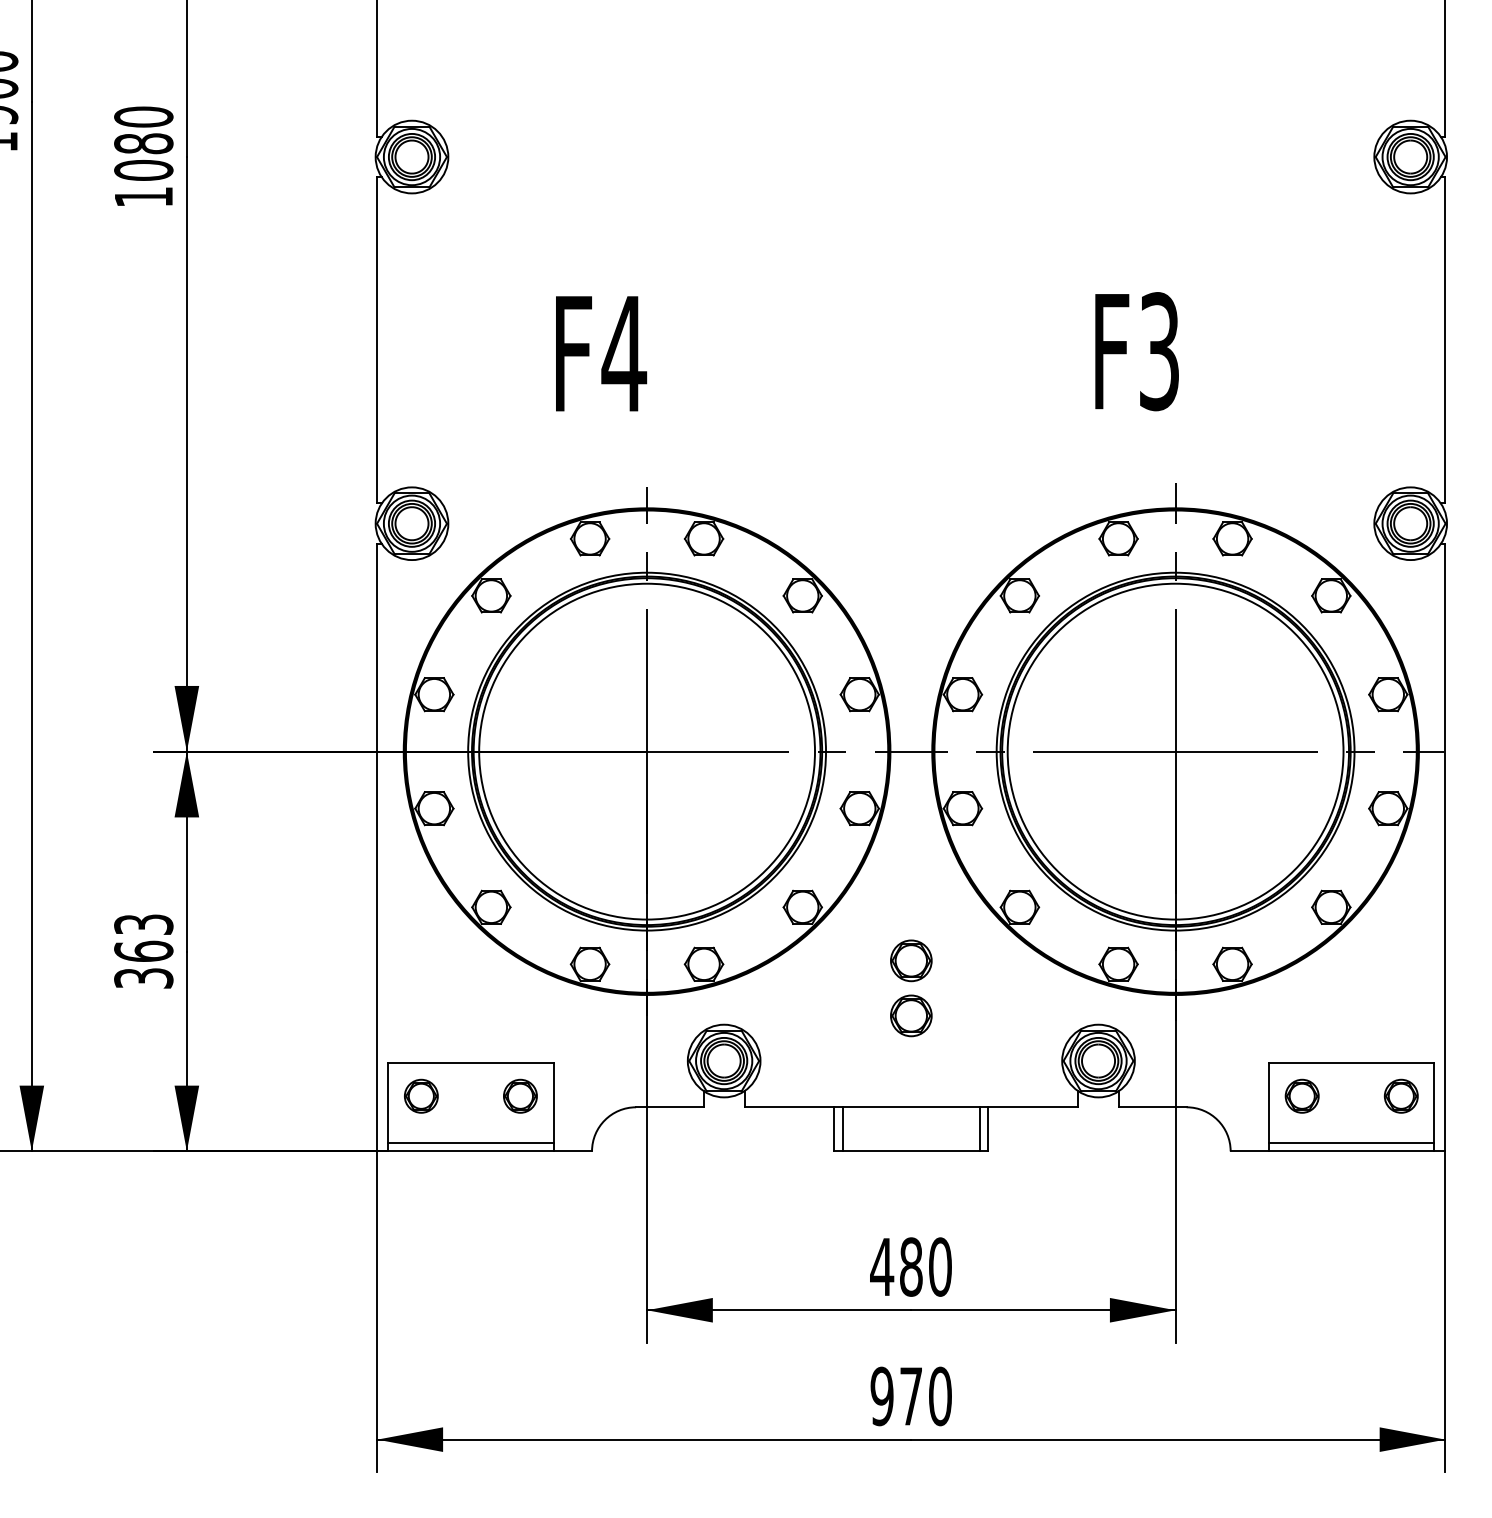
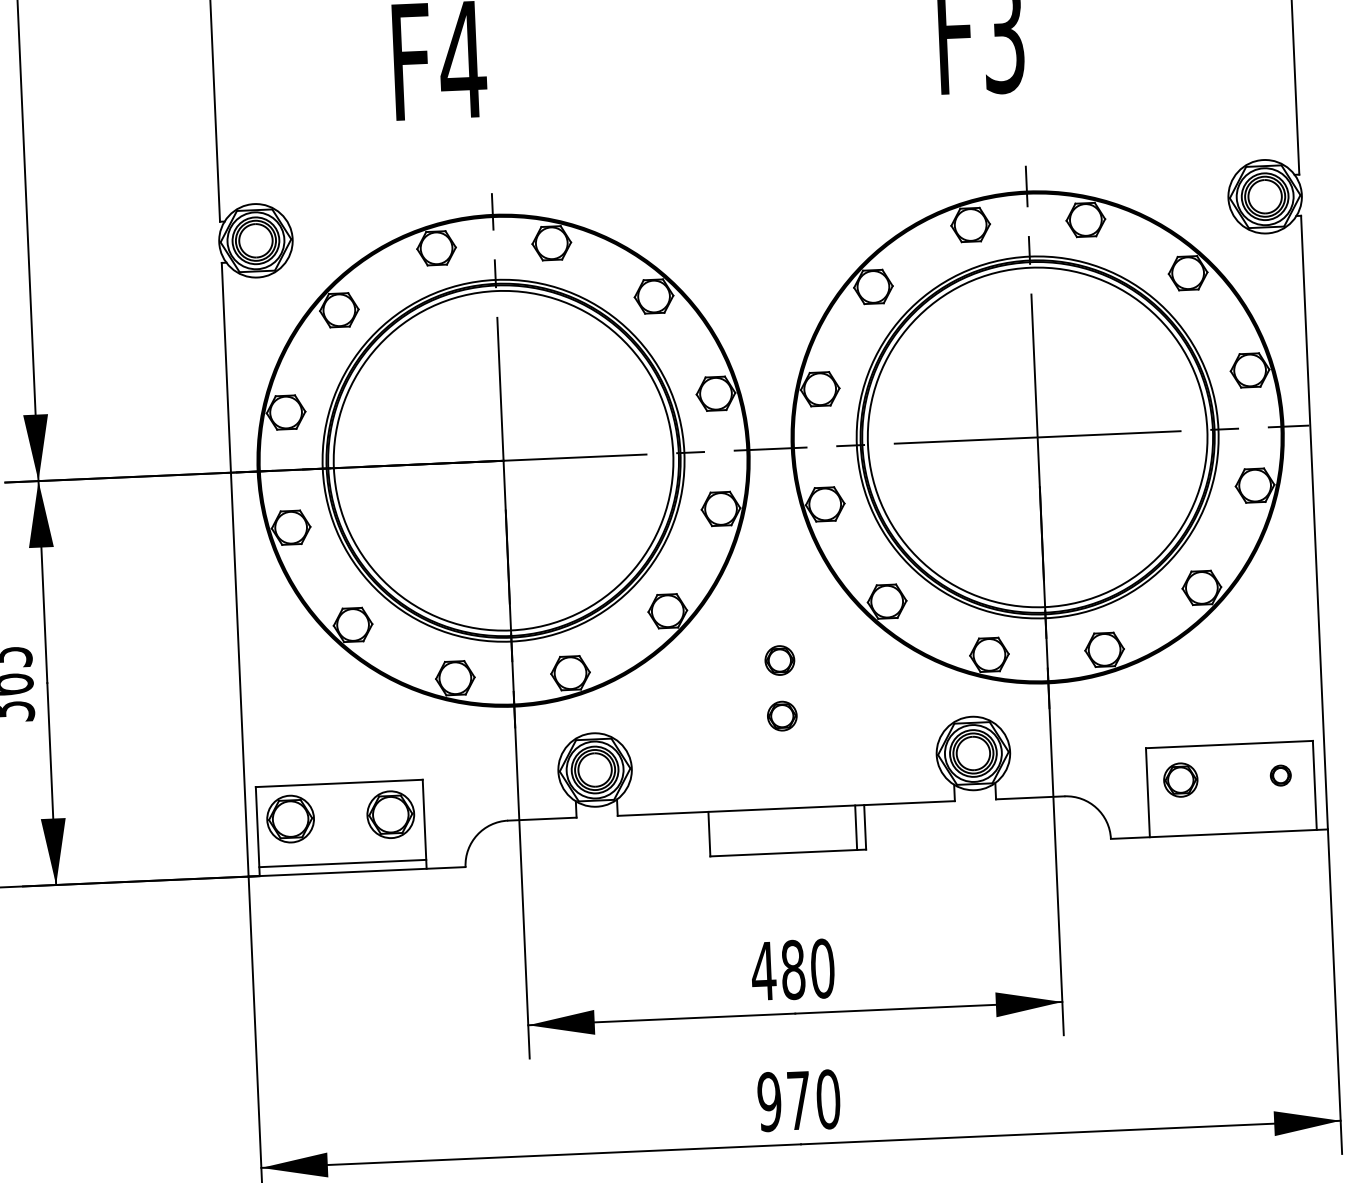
part: (911, 960) -> (779, 660), size x0.7
part: (911, 1015) -> (782, 715), size x0.7
part: (421, 1095) -> (290, 818), size x1.4
part: (520, 1095) -> (390, 813), size x1.4
part: (1400, 1095) -> (1280, 774), size x0.6
line: (843, 1129) -> (718, 833), removed
line: (1351, 1142) -> (1232, 824), removed

